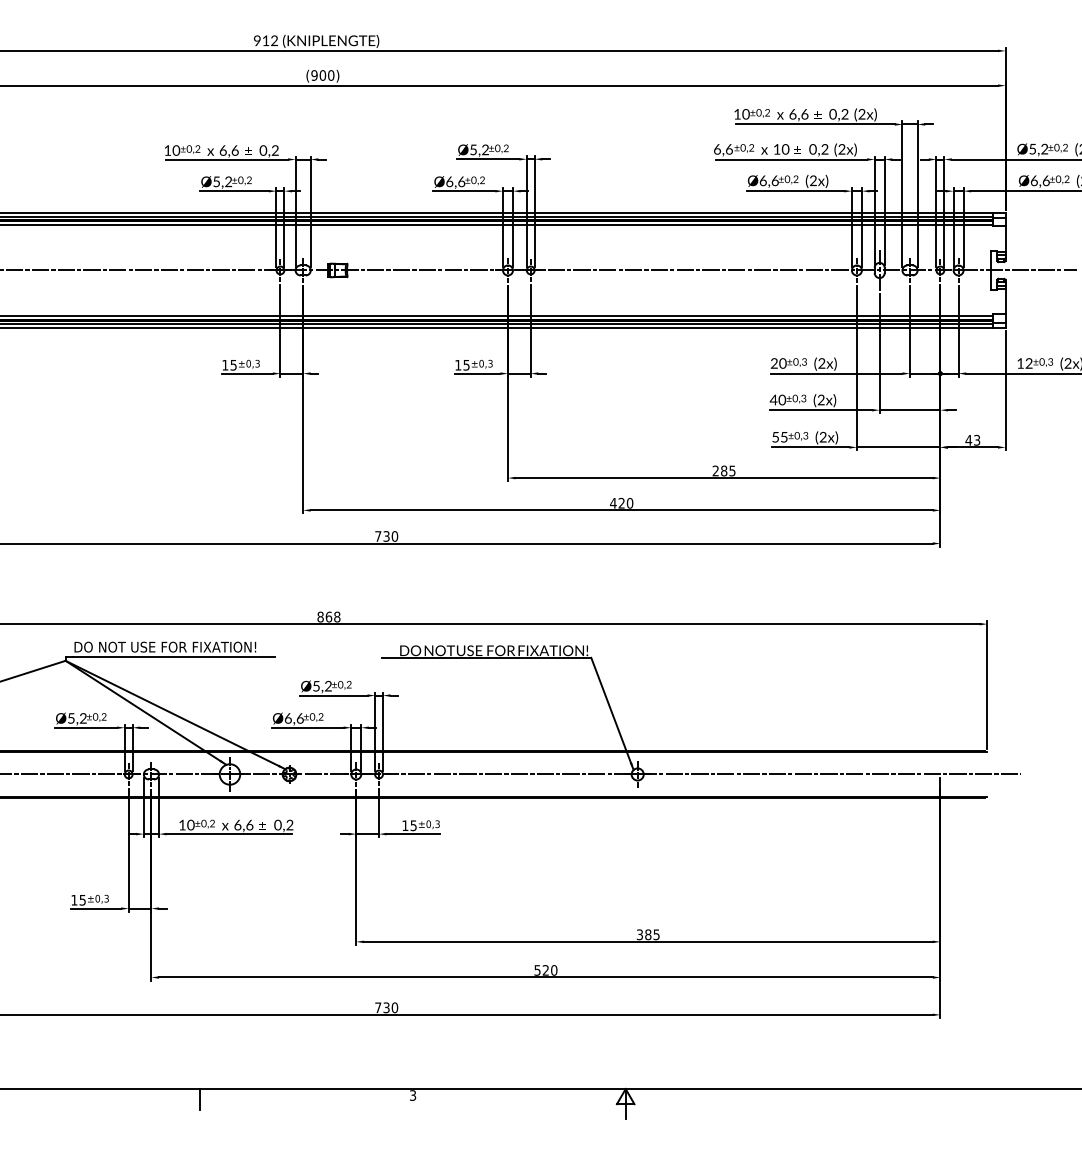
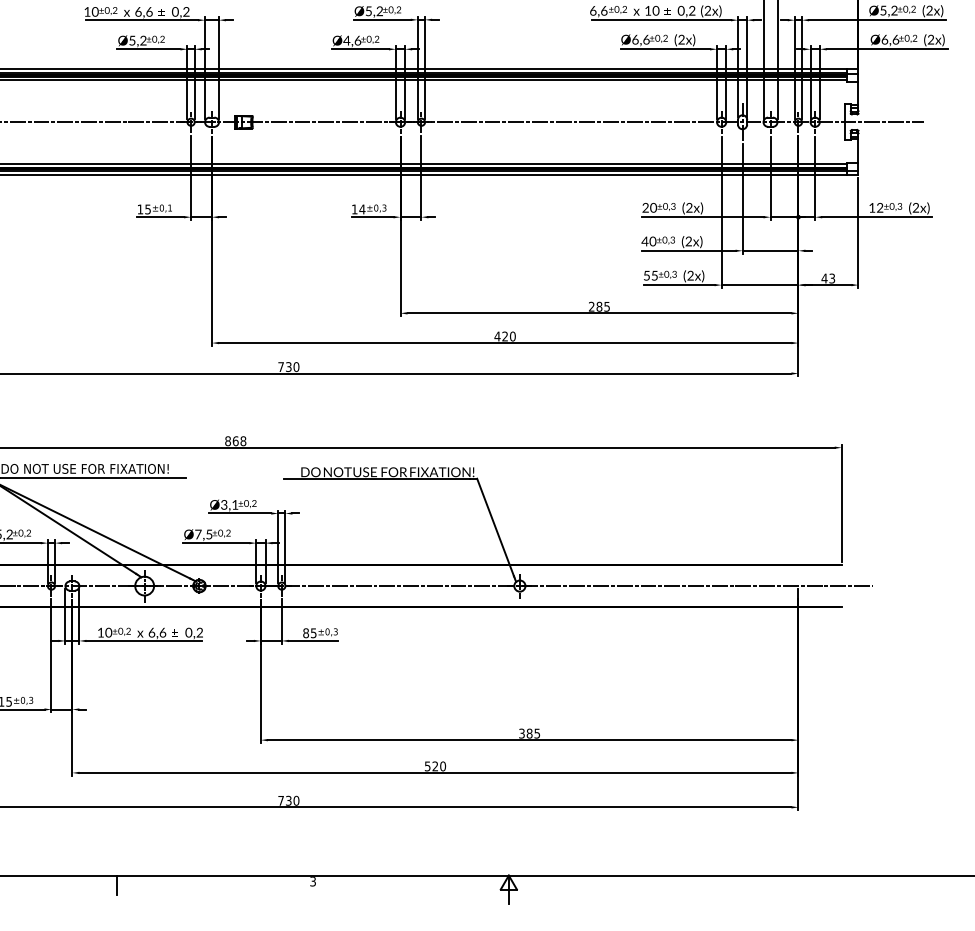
text: (449, 181) -> (346, 40), Ø6,6 -> Ø4,6
text: (257, 363) -> (169, 207), ±0,3 -> ±0,1
text: (466, 365) -> (362, 209), 15 -> 14
text: (322, 685) -> (229, 504), Ø5,2 -> Ø3,1
text: (293, 718) -> (203, 534), Ø6,6 -> Ø7,5
text: (405, 825) -> (306, 633), 15 -> 85

